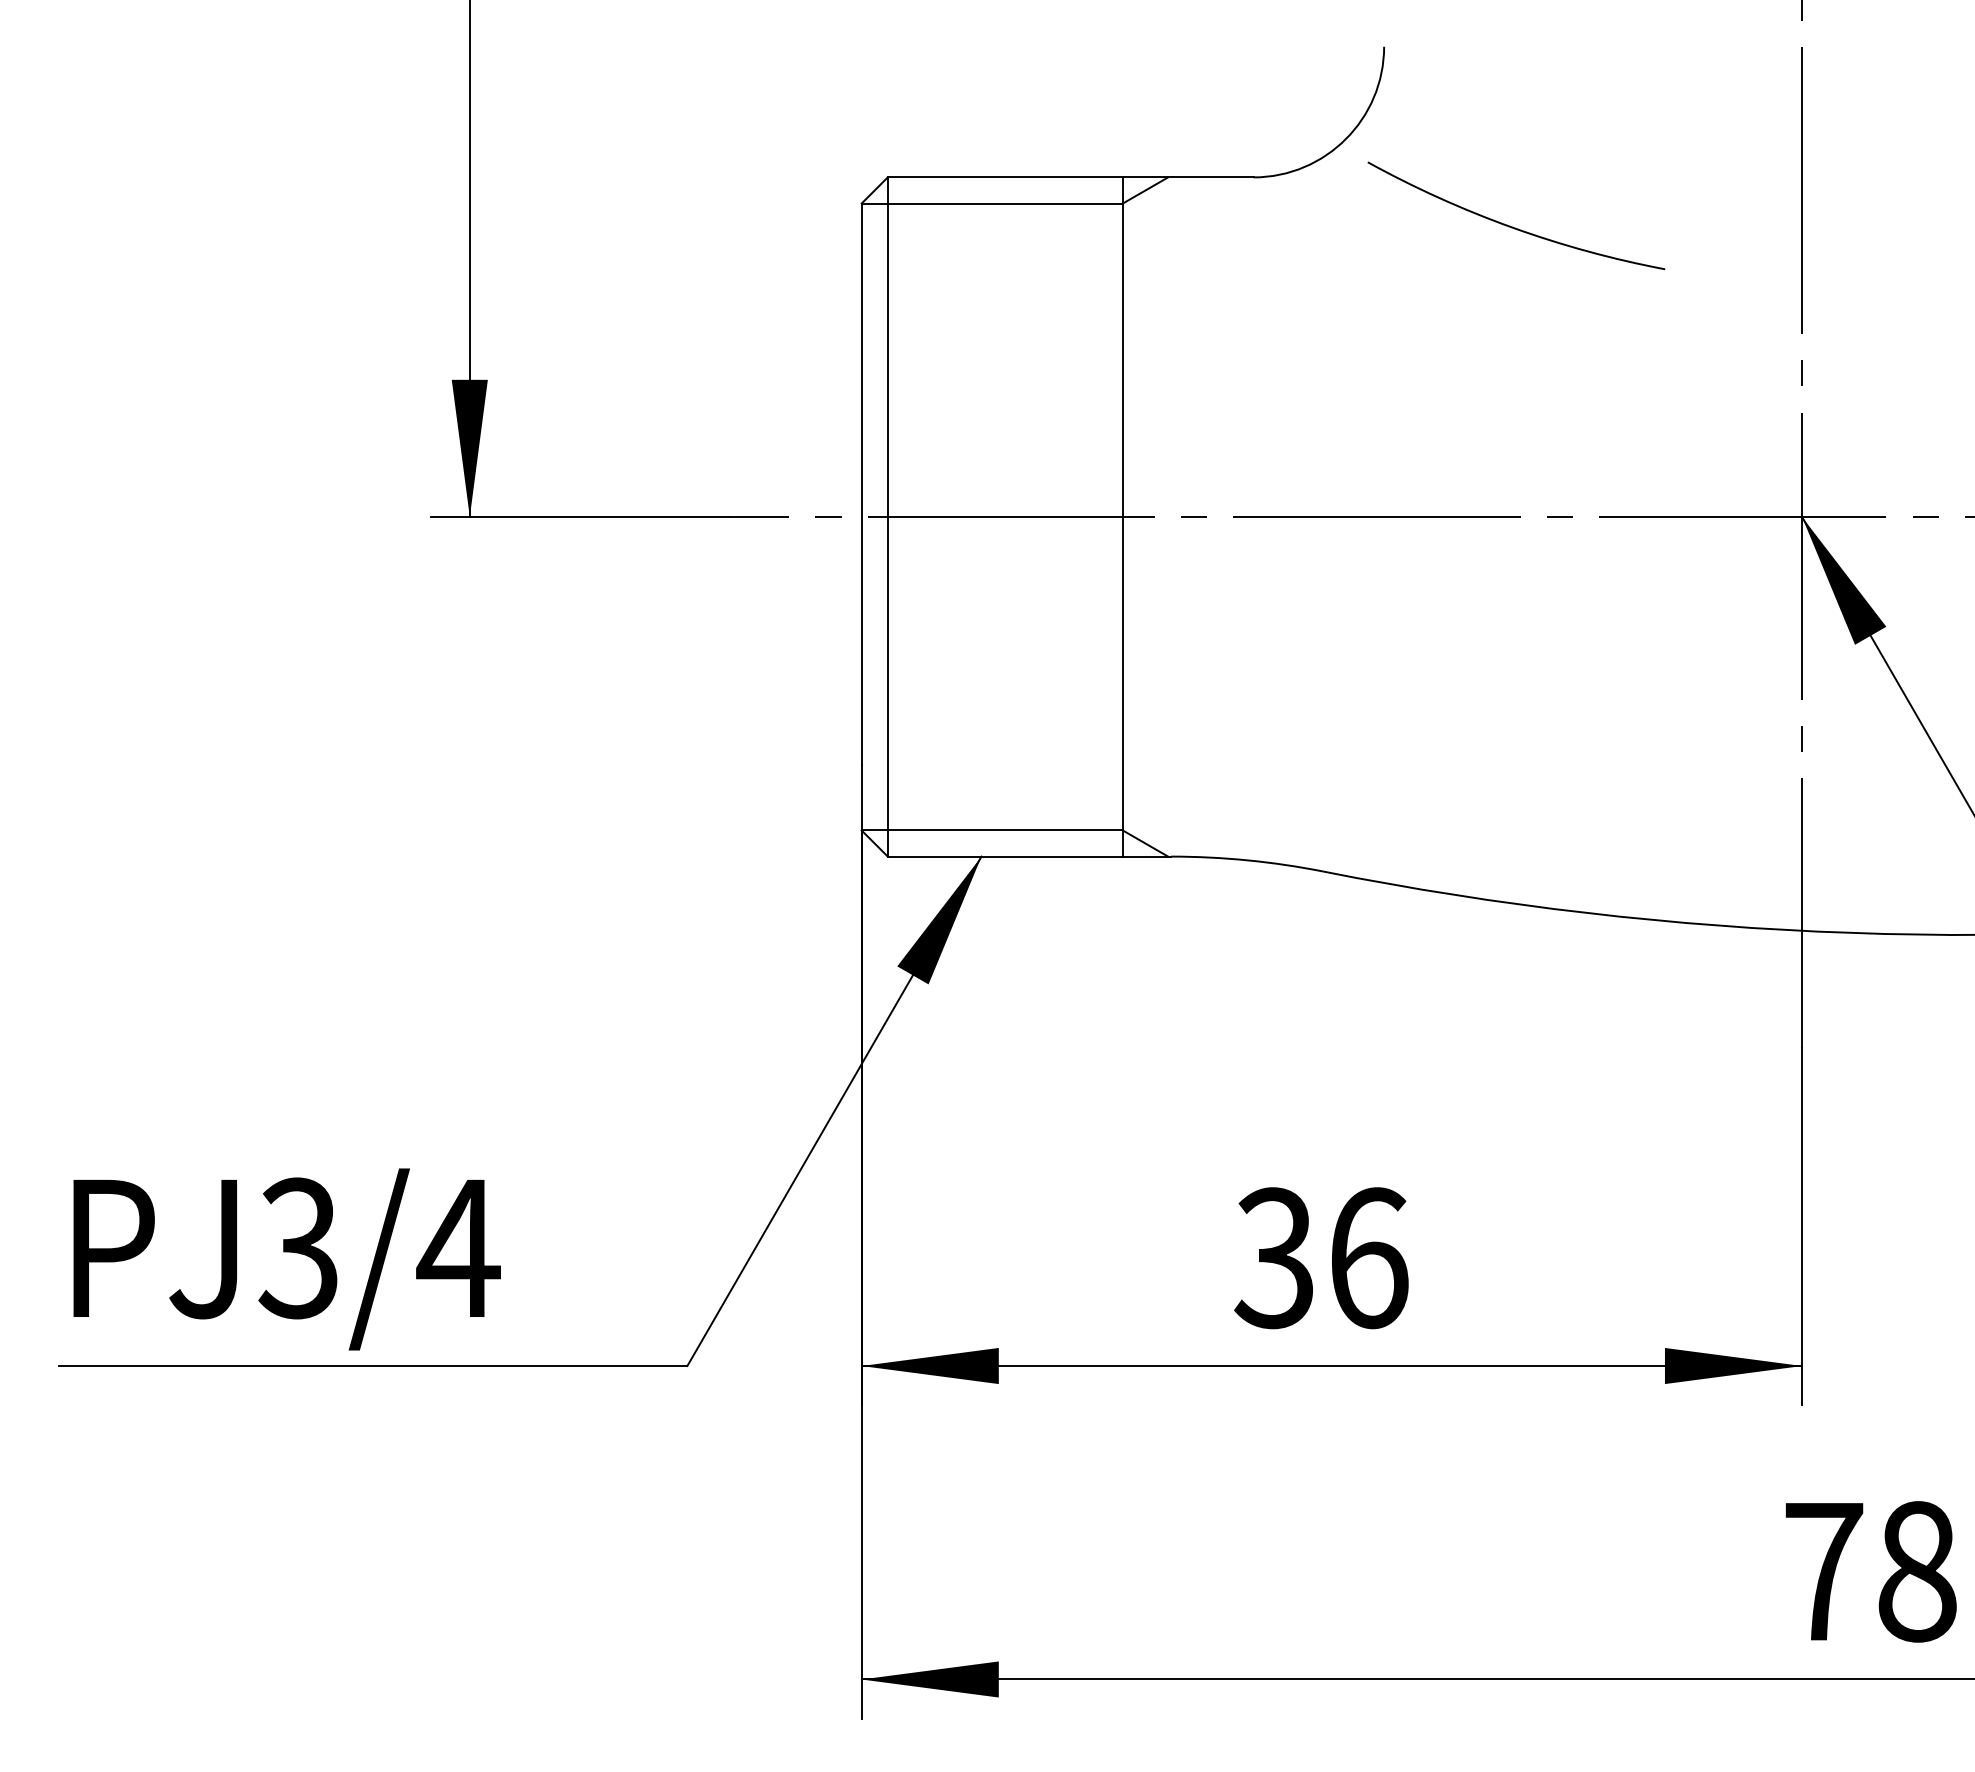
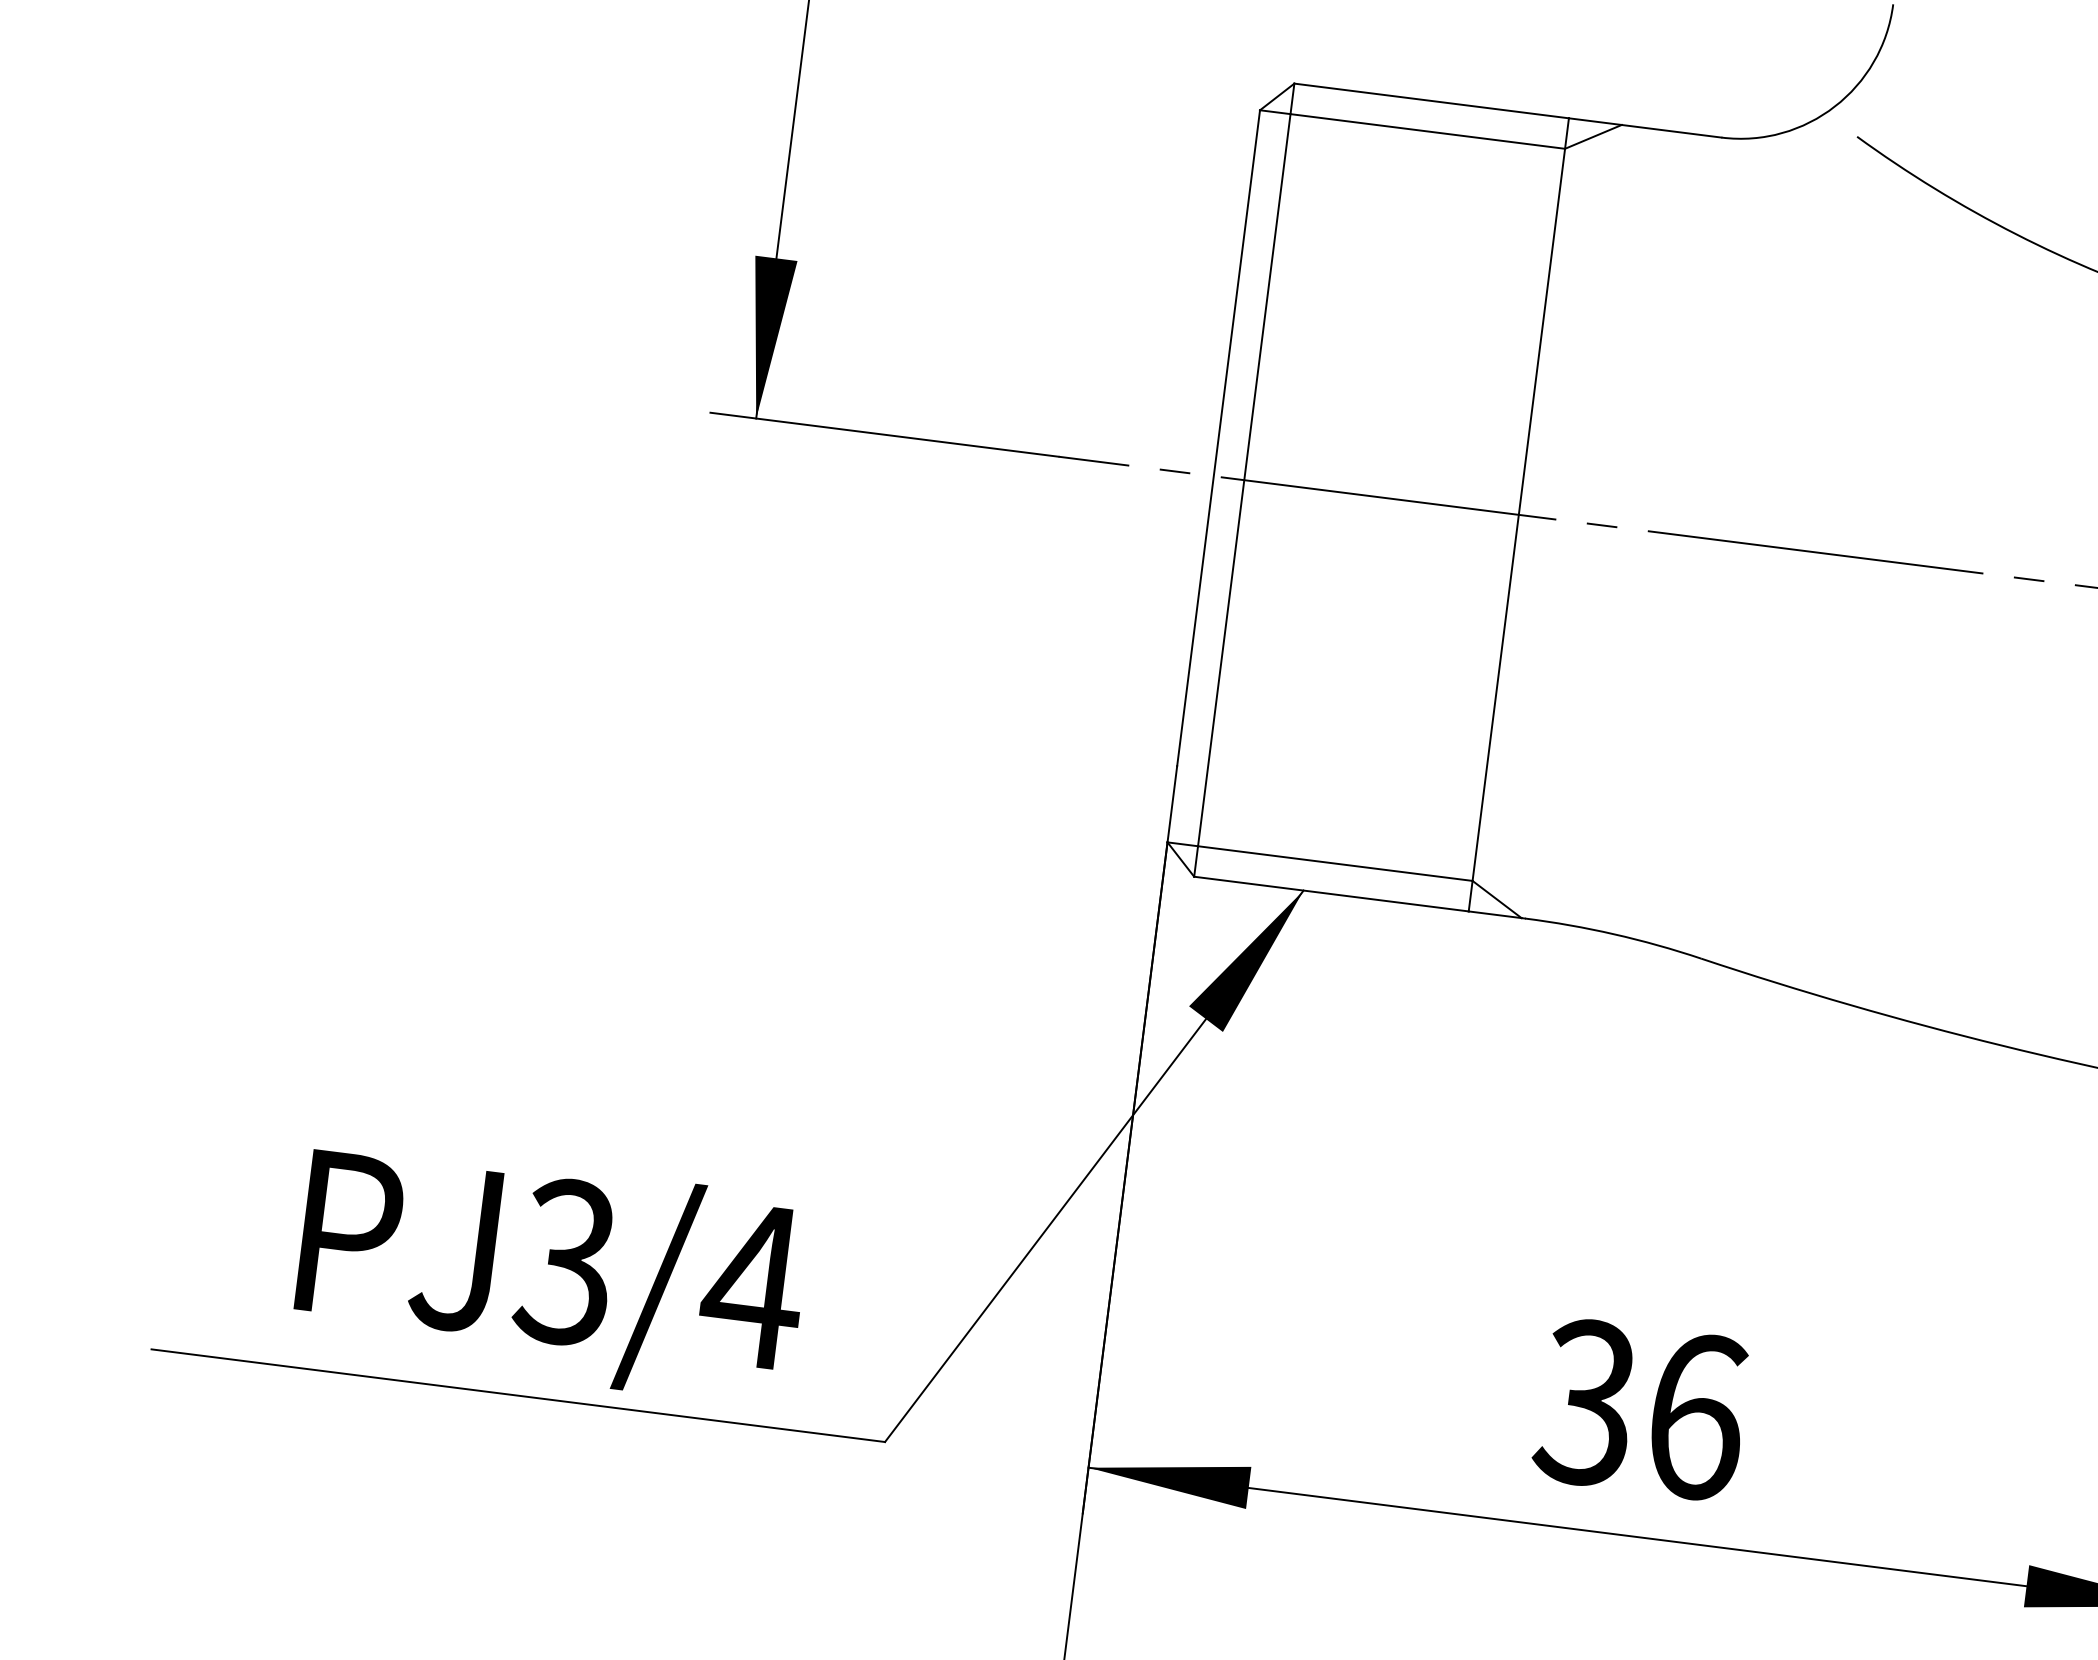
text: (286, 1259) -> (550, 1273), moved

